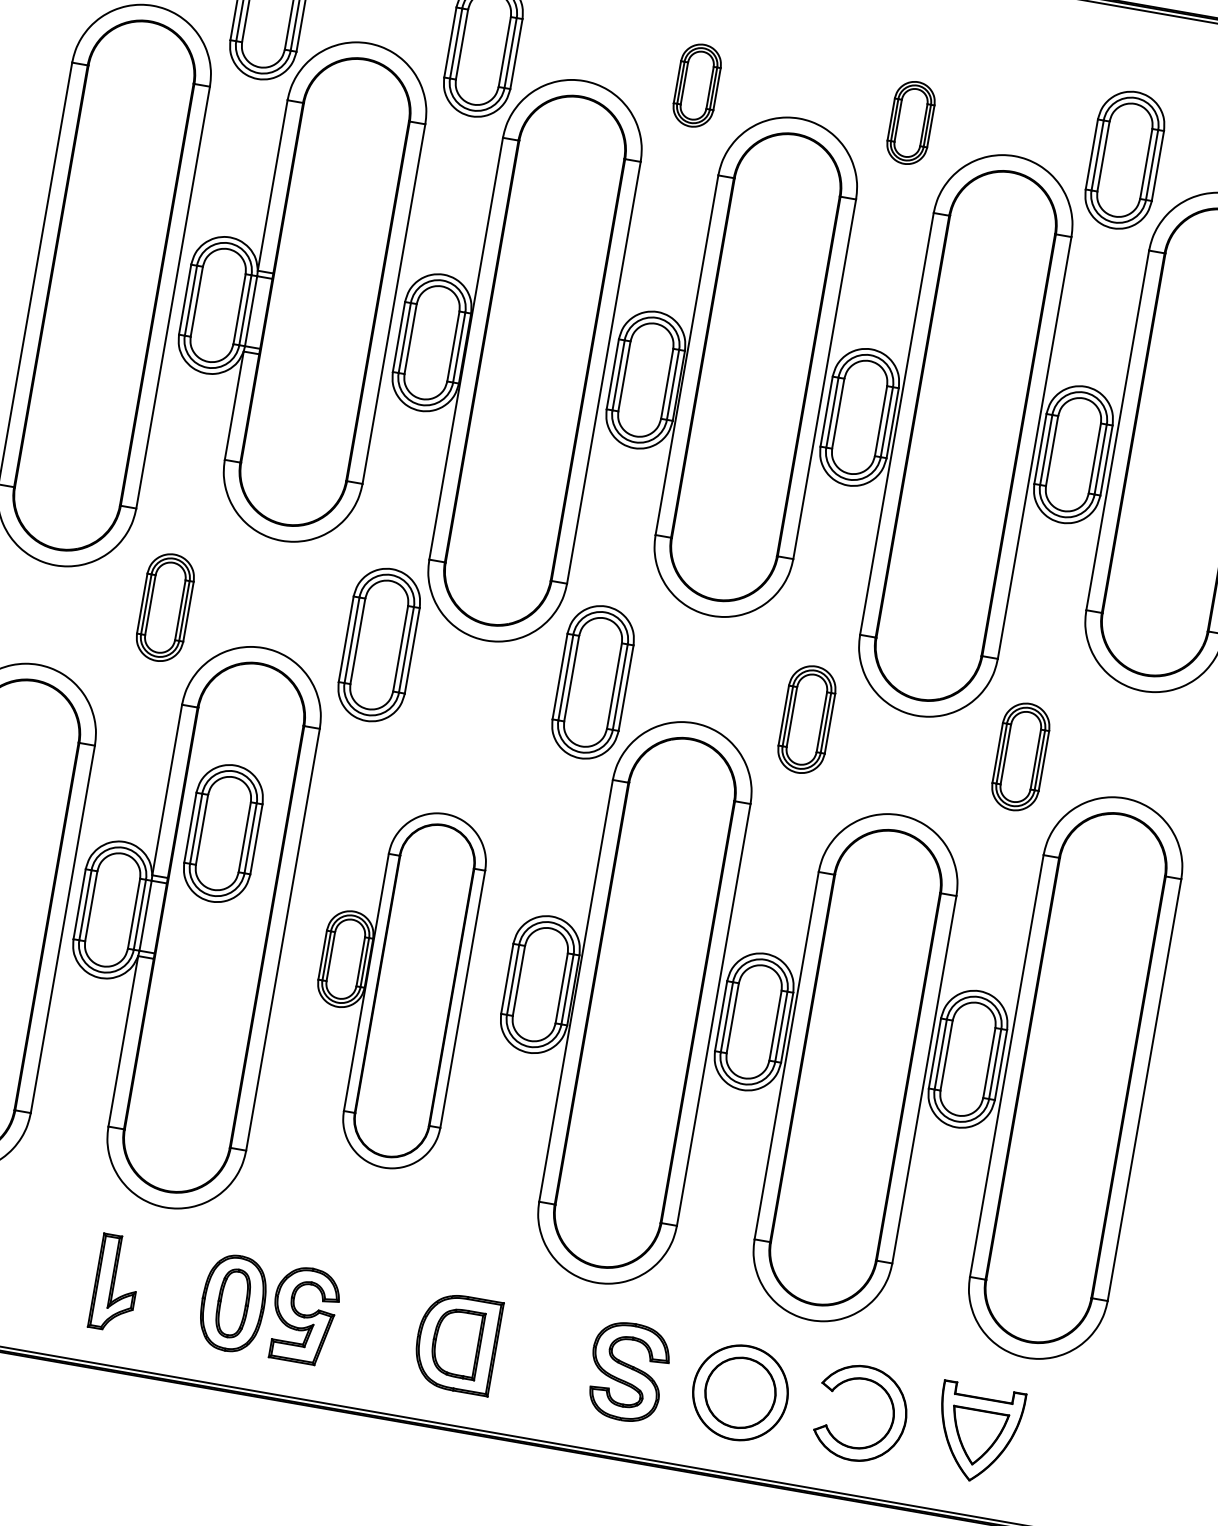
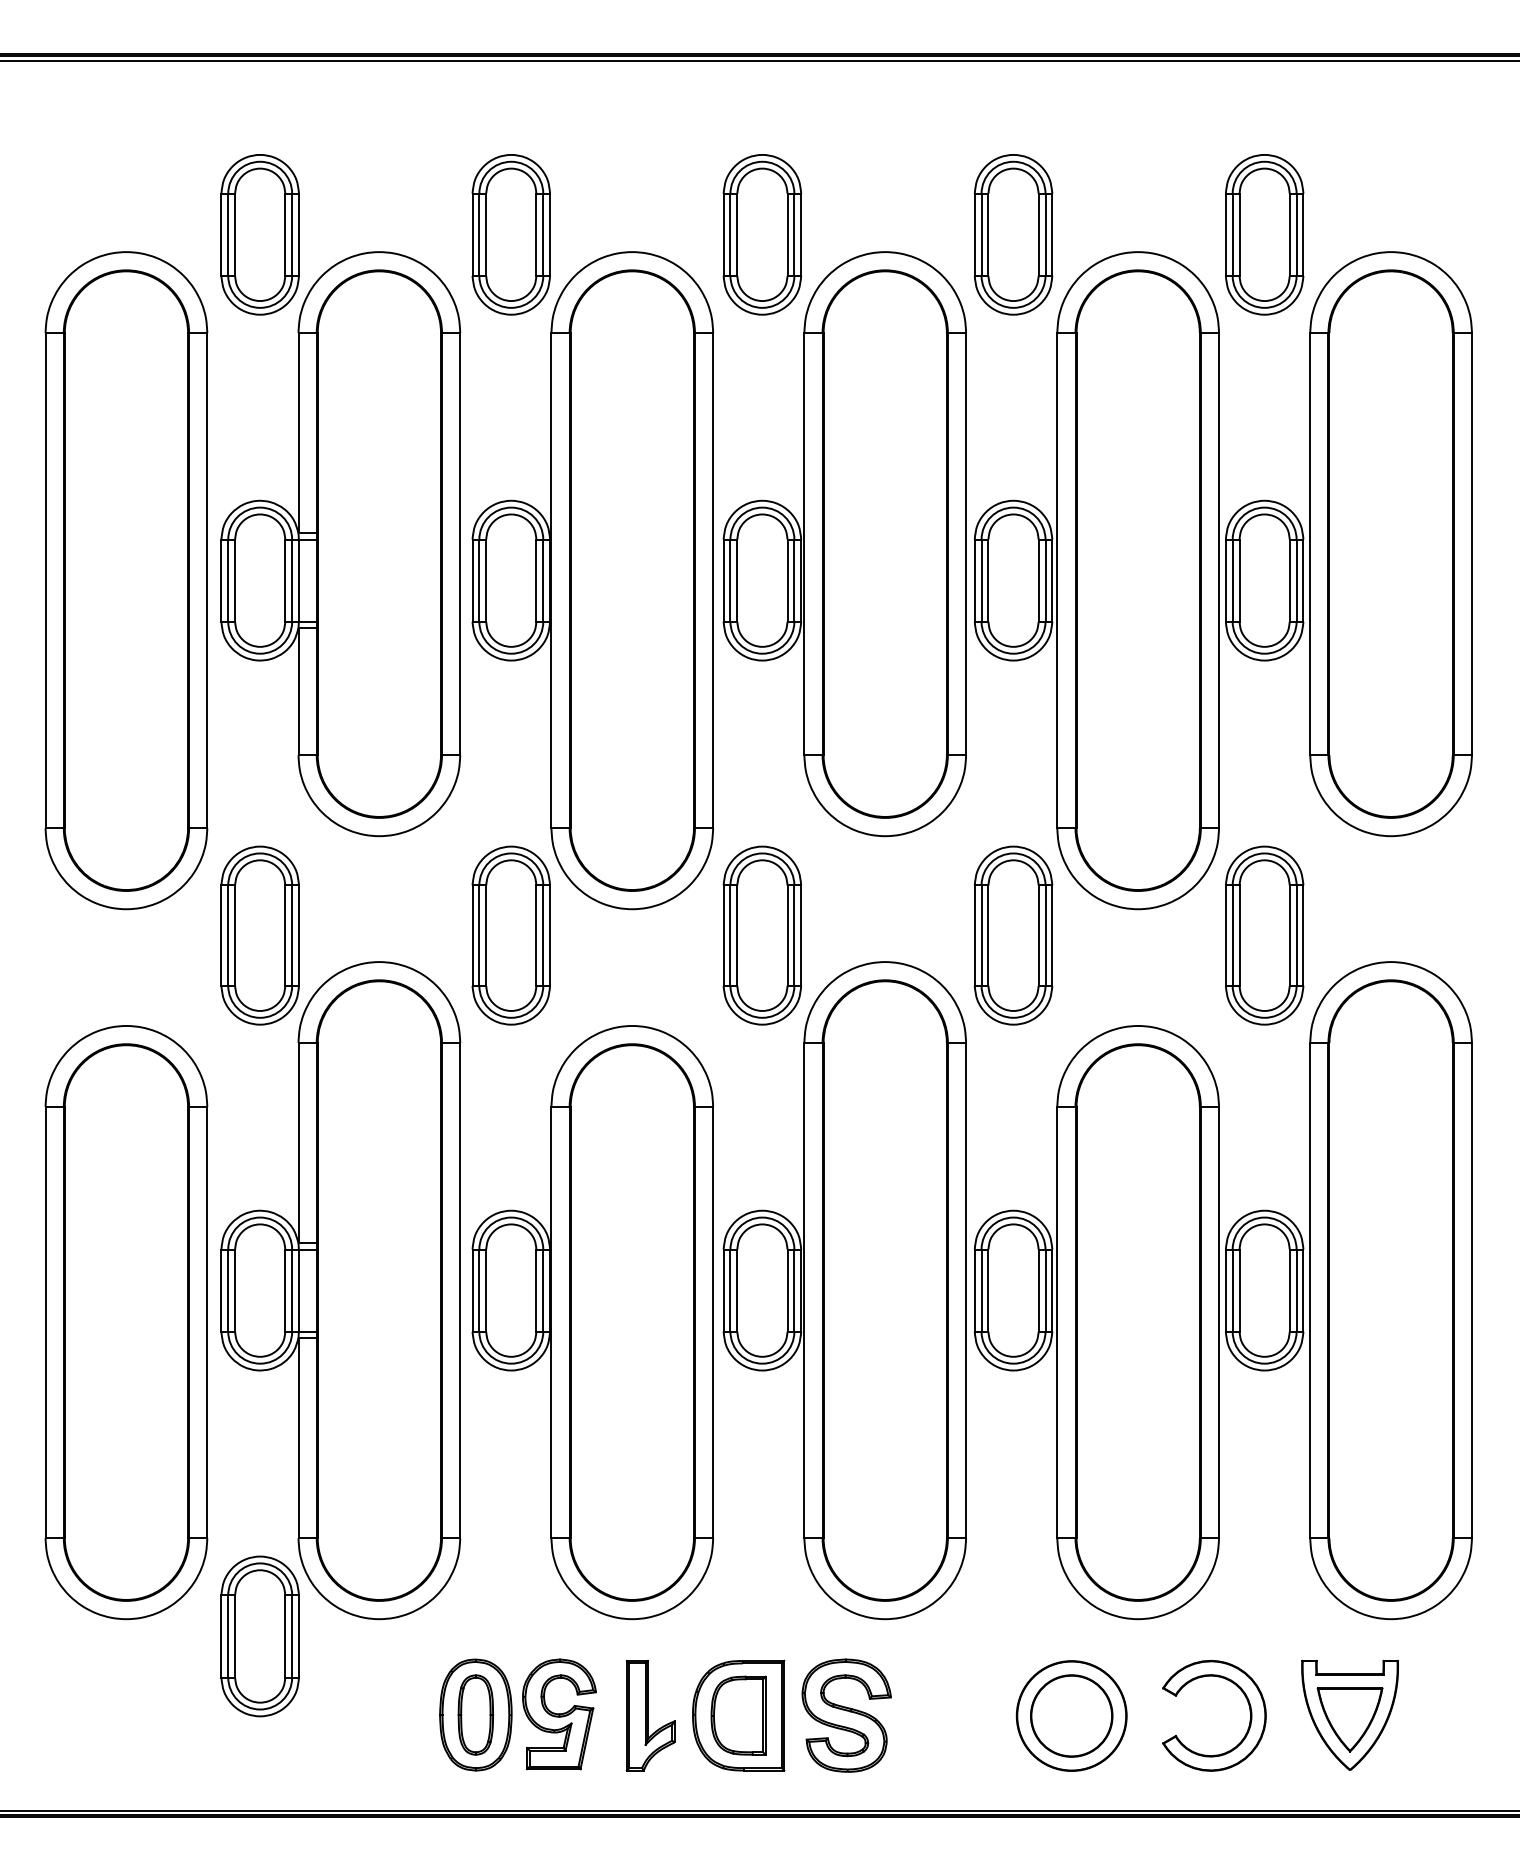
part: (697, 85) -> (762, 234), size x1.67
part: (911, 122) -> (1013, 234), size x1.67
part: (164, 607) -> (259, 935), size x1.43
part: (806, 719) -> (1013, 935), size x1.43
part: (1020, 756) -> (1264, 935), size x1.43
part: (222, 833) -> (259, 1636), moved
part: (390, 986) -> (592, 1322), size x1.43
part: (116, 1283) -> (650, 1715), moved
part: (628, 1371) -> (846, 1715), moved

